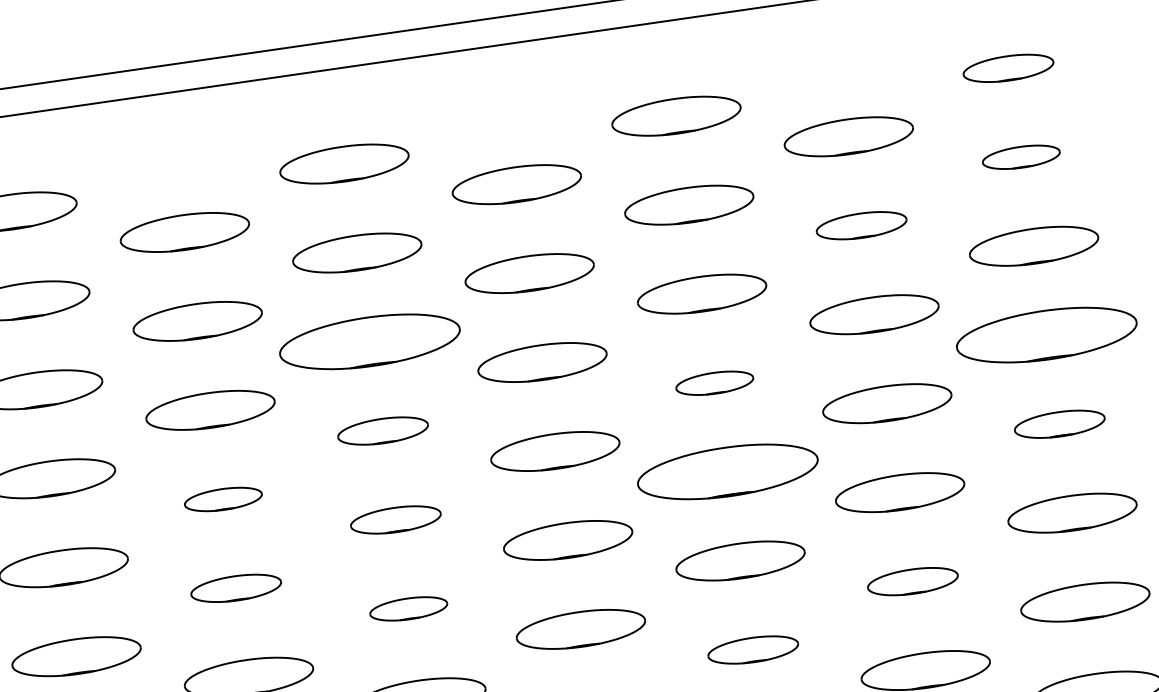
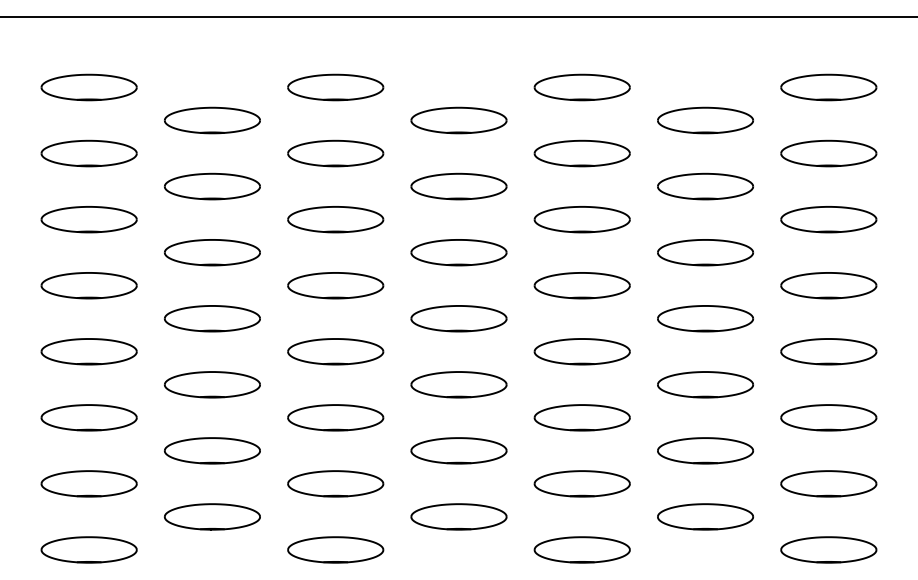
part: (1008, 68) -> (828, 87), size x1.43
part: (1020, 157) -> (828, 153), size x1.67
part: (861, 225) -> (705, 186), size x1.43
part: (1046, 335) -> (828, 285), size x0.71
part: (369, 341) -> (335, 219), size x0.71
part: (713, 382) -> (581, 285), size x1.67
part: (1059, 423) -> (828, 351), size x1.43
part: (382, 430) -> (335, 285), size x1.43
part: (726, 471) -> (581, 351), size x0.71
part: (223, 499) -> (212, 318), size x1.67
part: (395, 519) -> (335, 351), size x1.43
part: (912, 581) -> (705, 450), size x1.43
part: (236, 587) -> (212, 384), size x1.43
part: (408, 608) -> (335, 417), size x1.67
part: (752, 649) -> (581, 483), size x1.43

